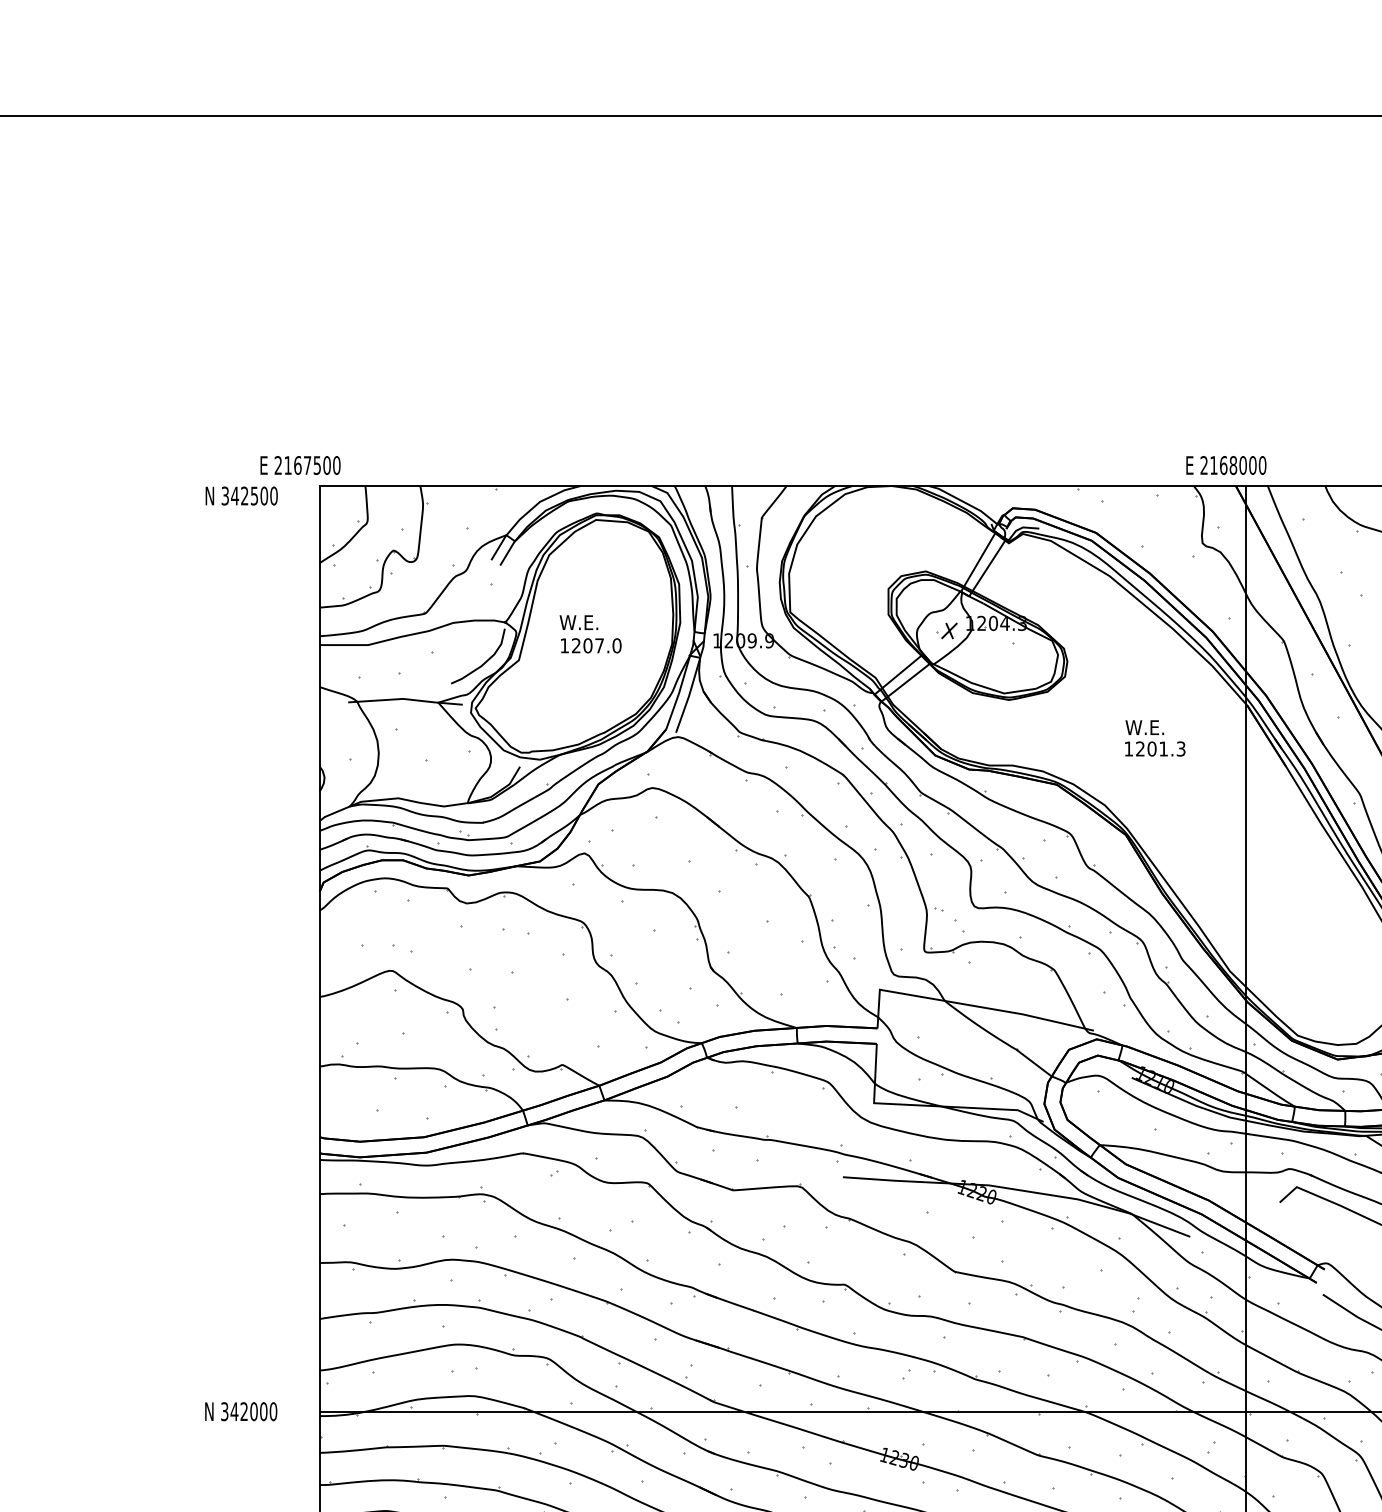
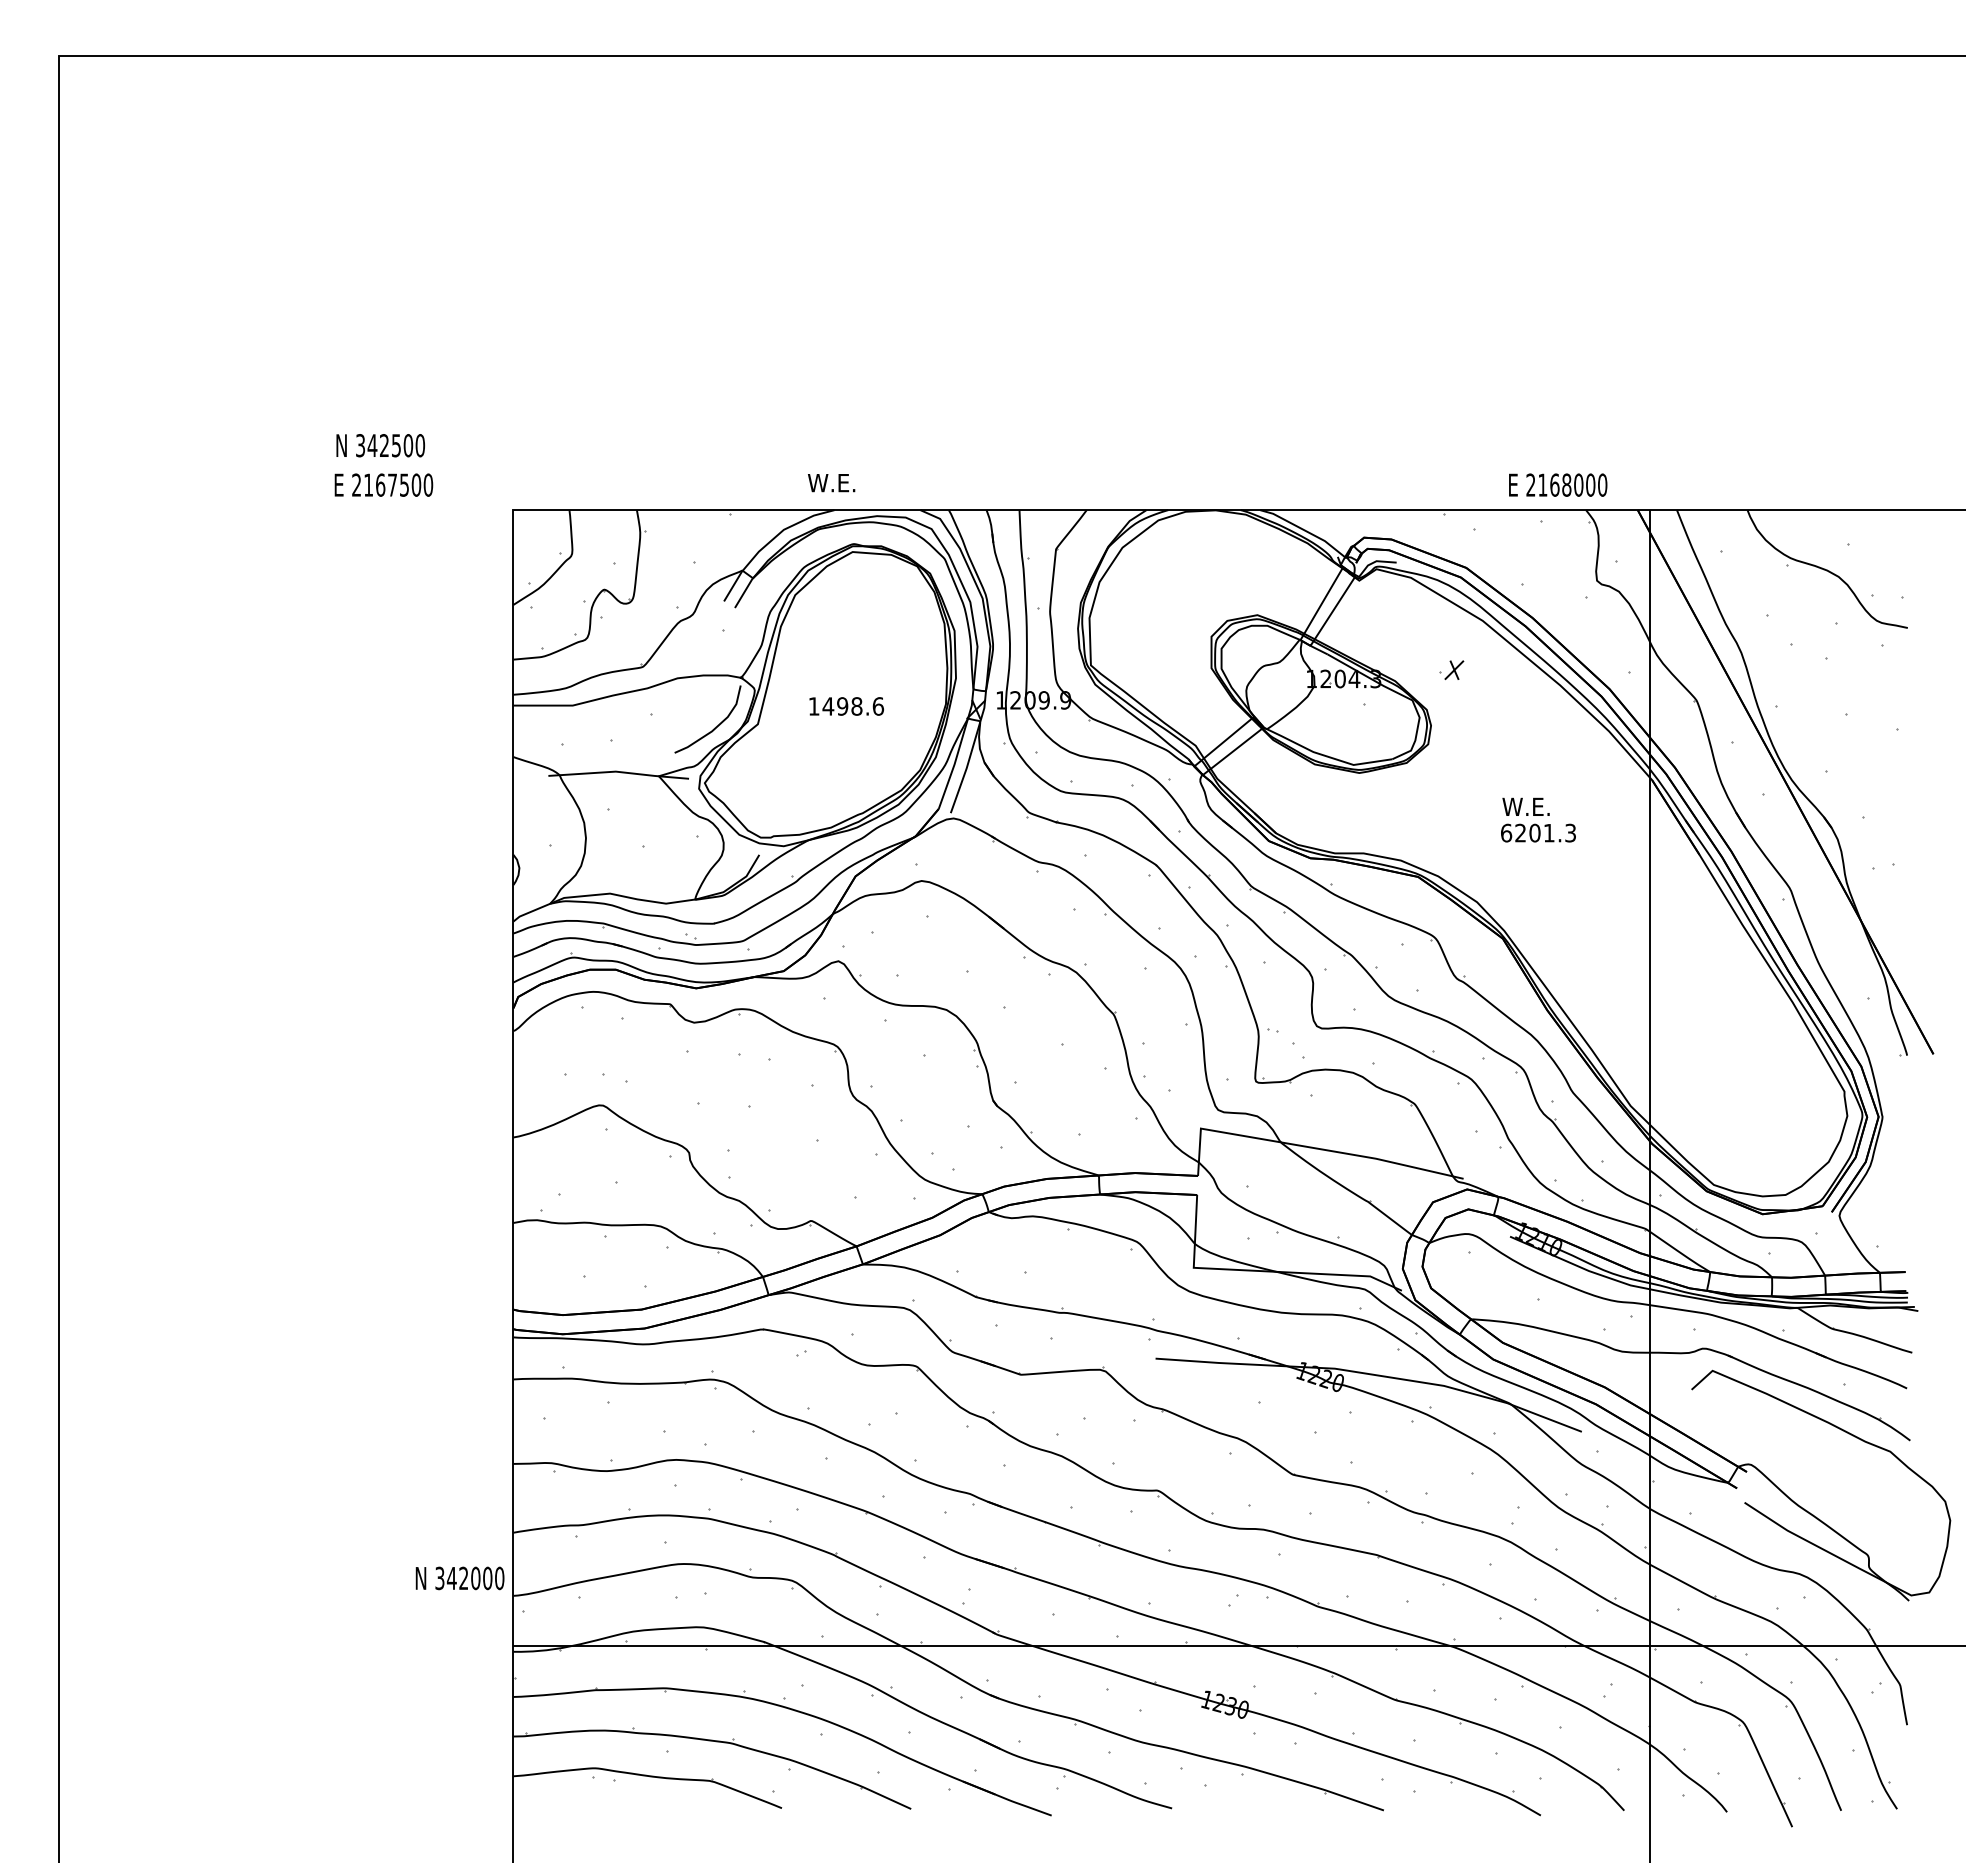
text: (300, 464) -> (383, 484), moved
text: (1226, 464) -> (1558, 484), moved
text: (241, 495) -> (380, 445), moved
text: (578, 623) -> (831, 483), moved
part: (947, 630) -> (1451, 669), moved
text: (596, 645) -> (853, 706), 1207.0 -> 1498.6
text: (1128, 748) -> (1506, 832), 1201.3 -> 6201.3
text: (240, 1411) -> (459, 1578), moved

